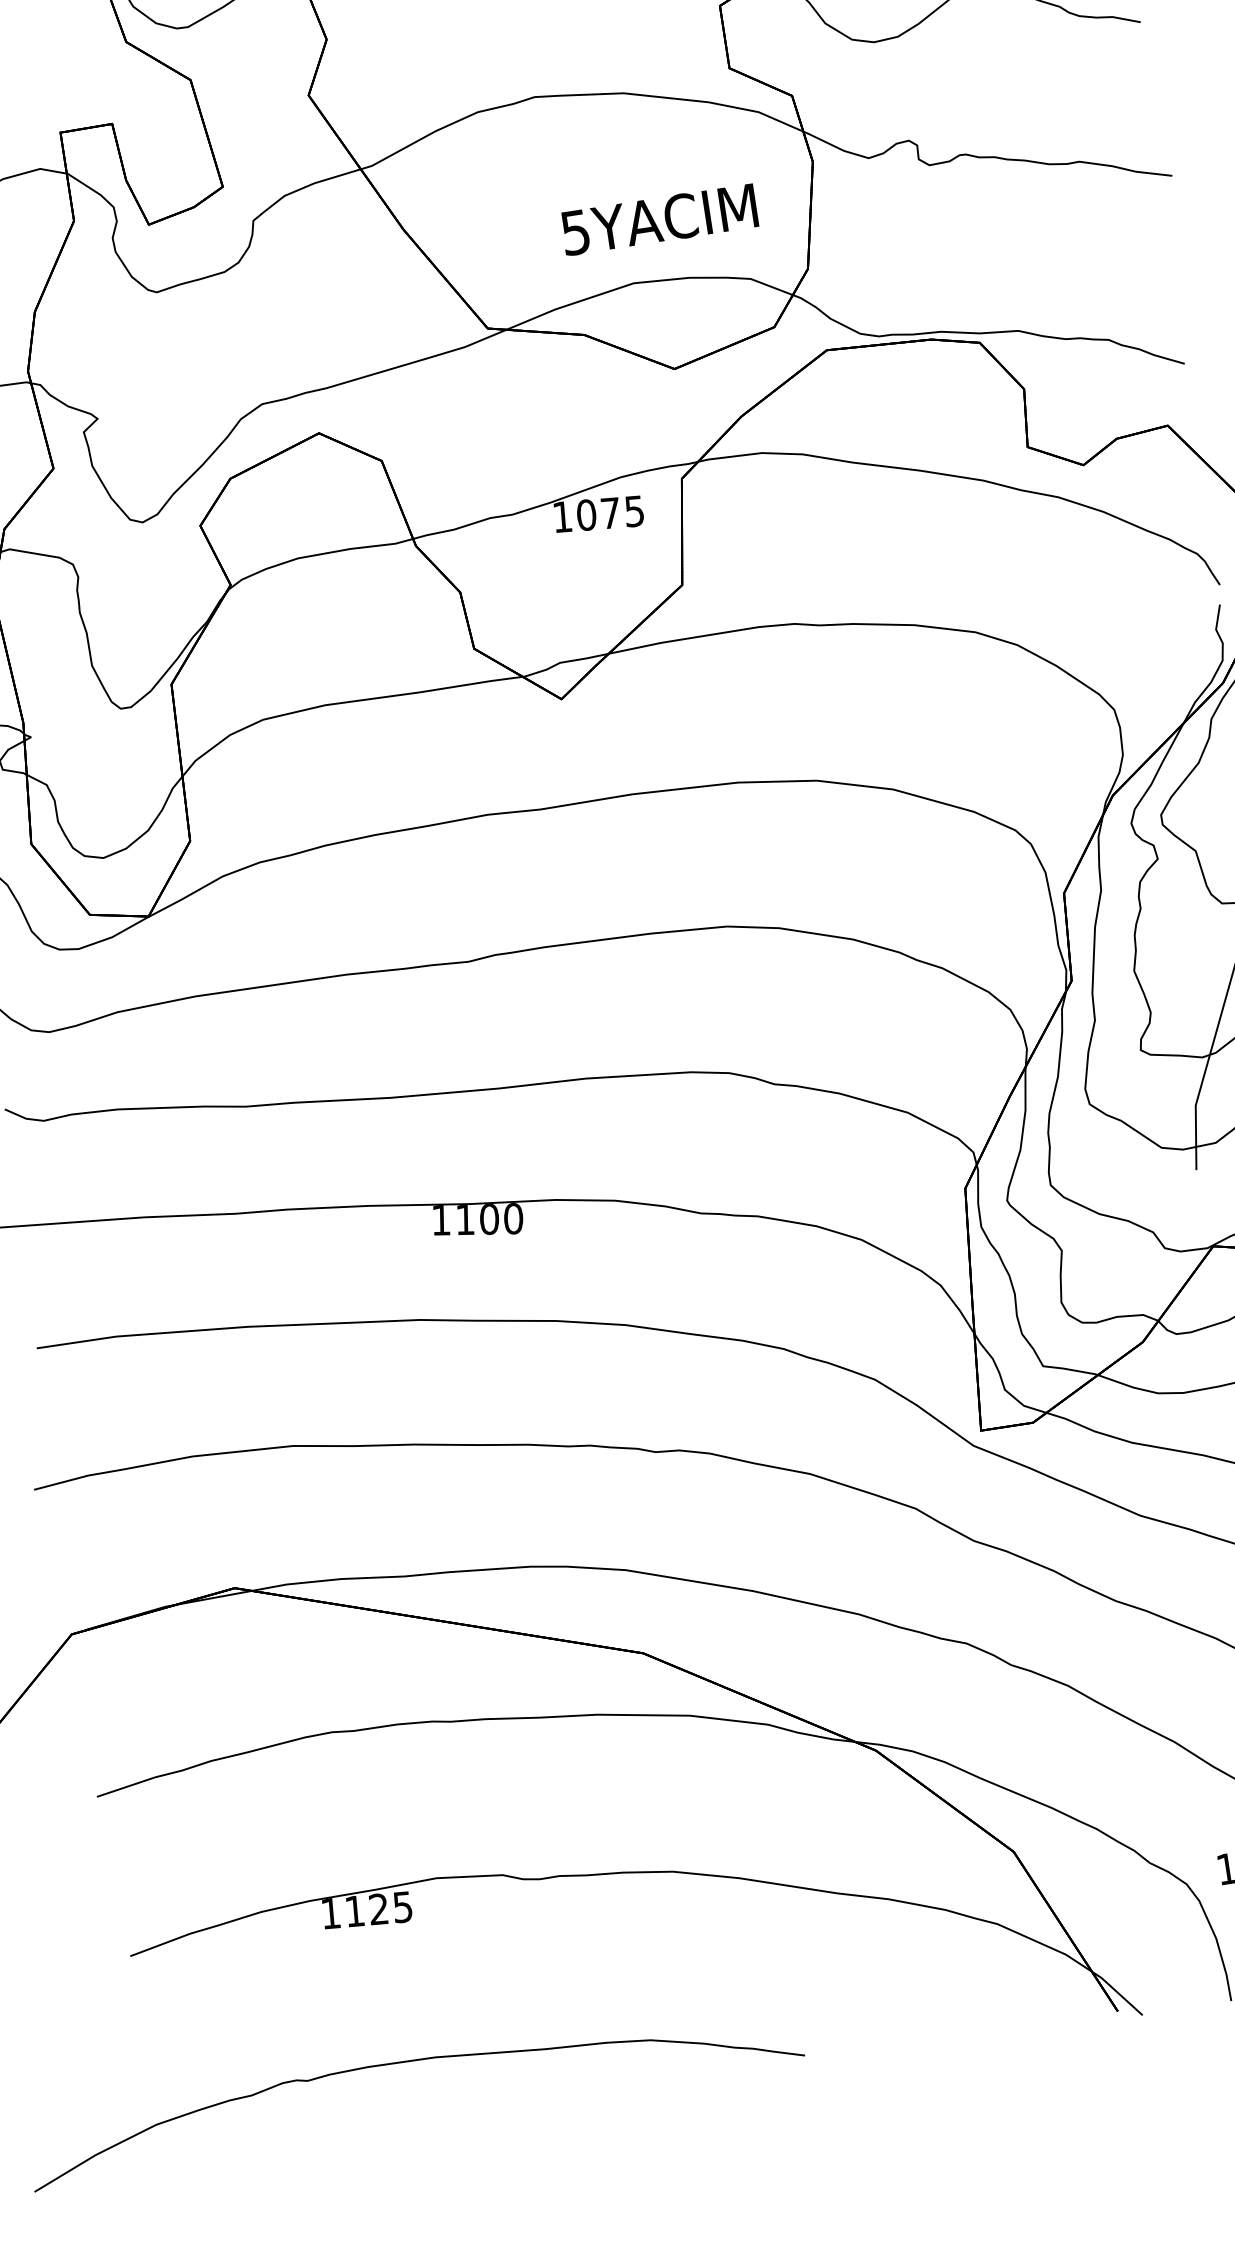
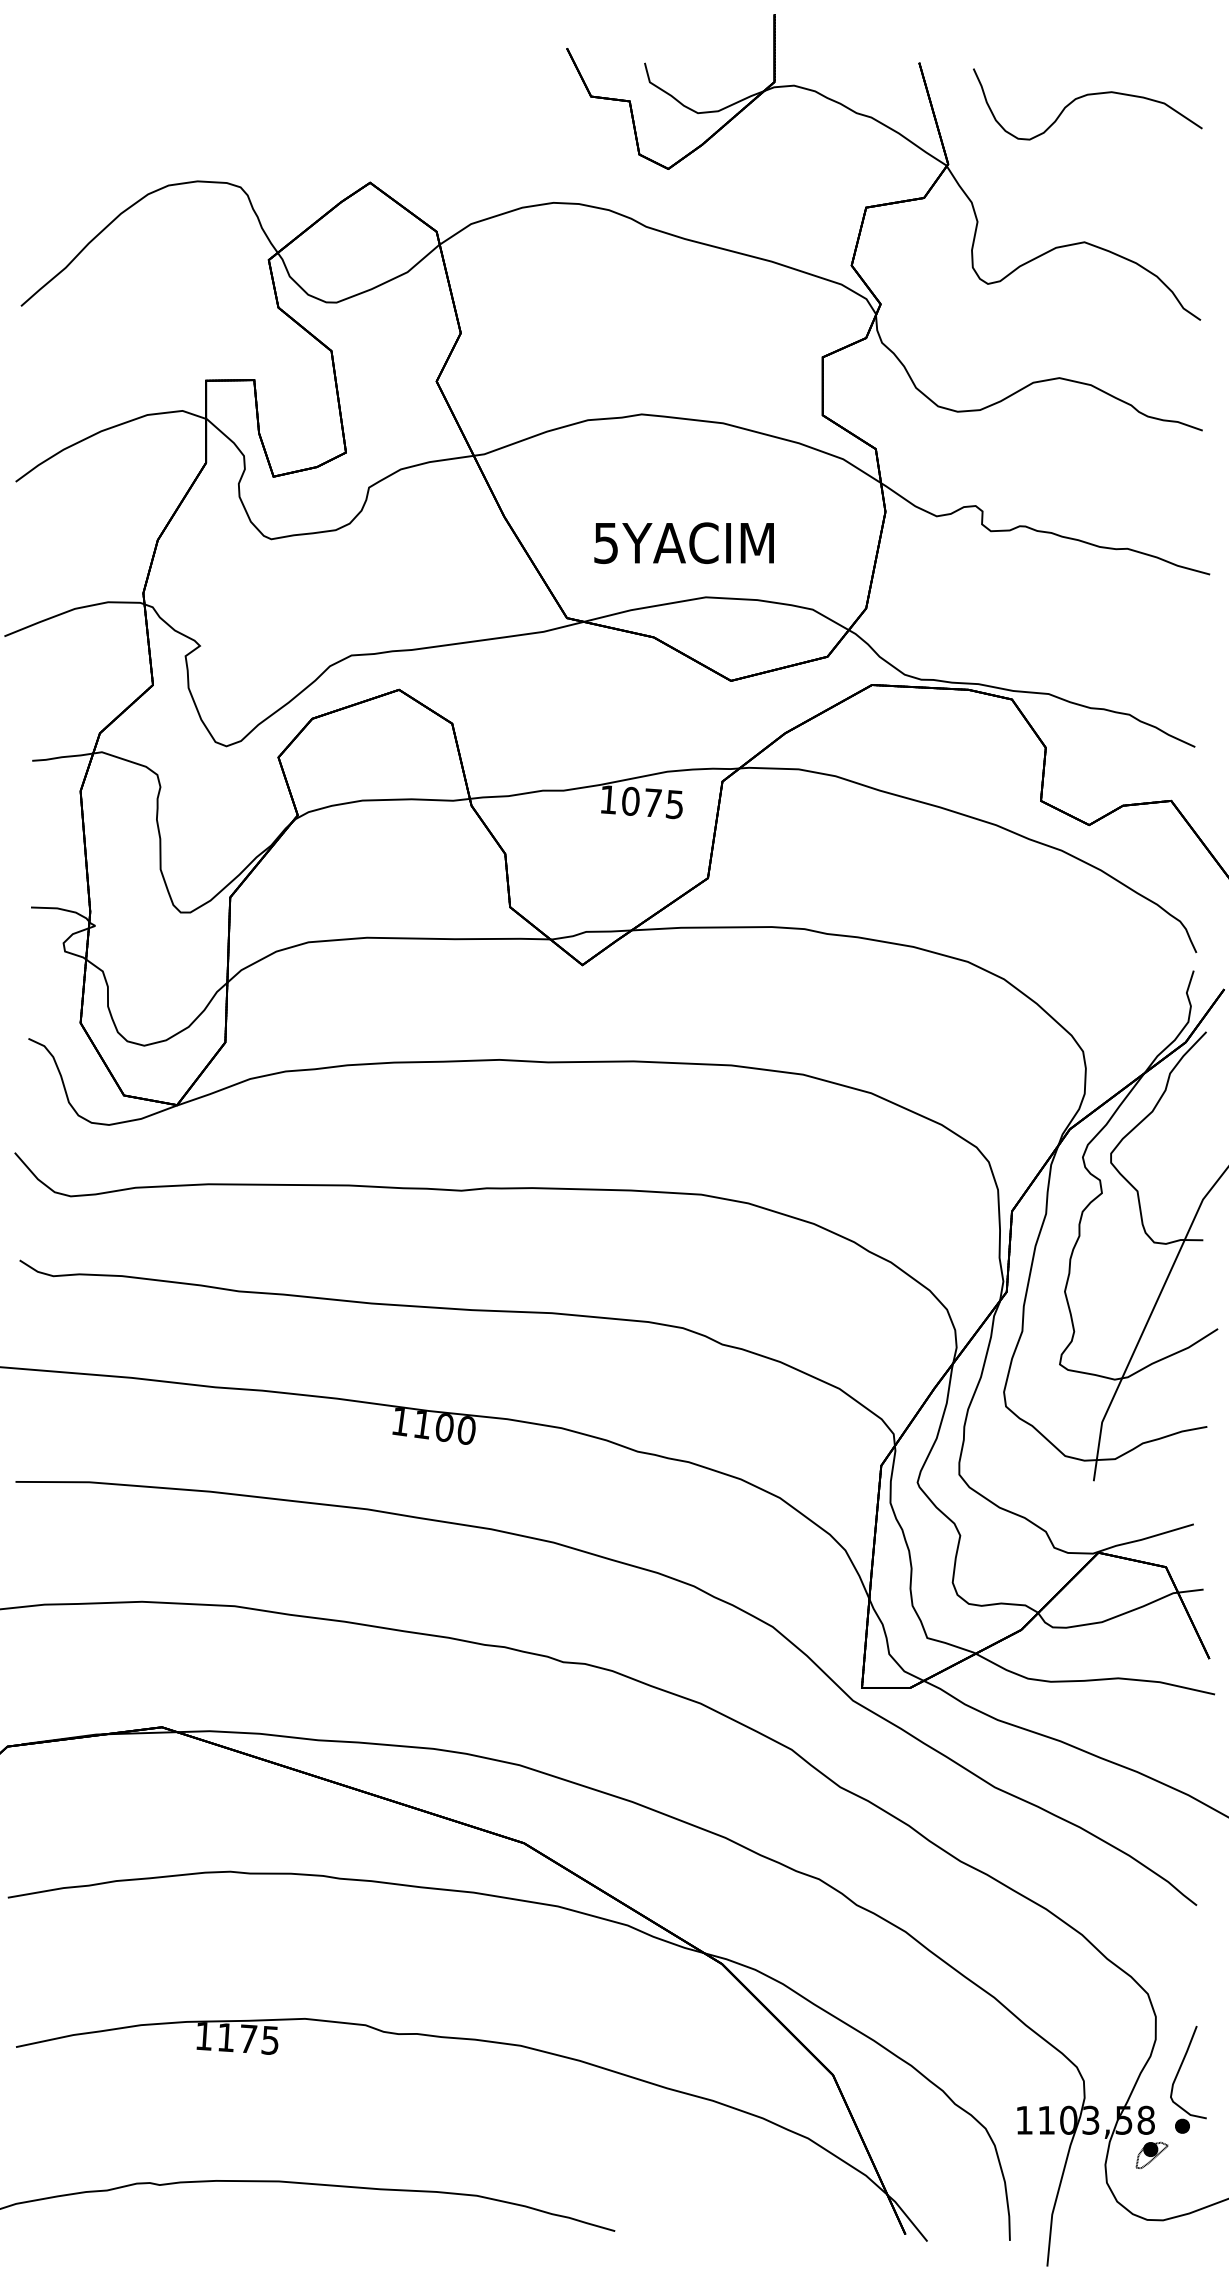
text: (658, 219) -> (683, 542), moved
text: (378, 1908) -> (248, 2038), 1125 -> 1175

